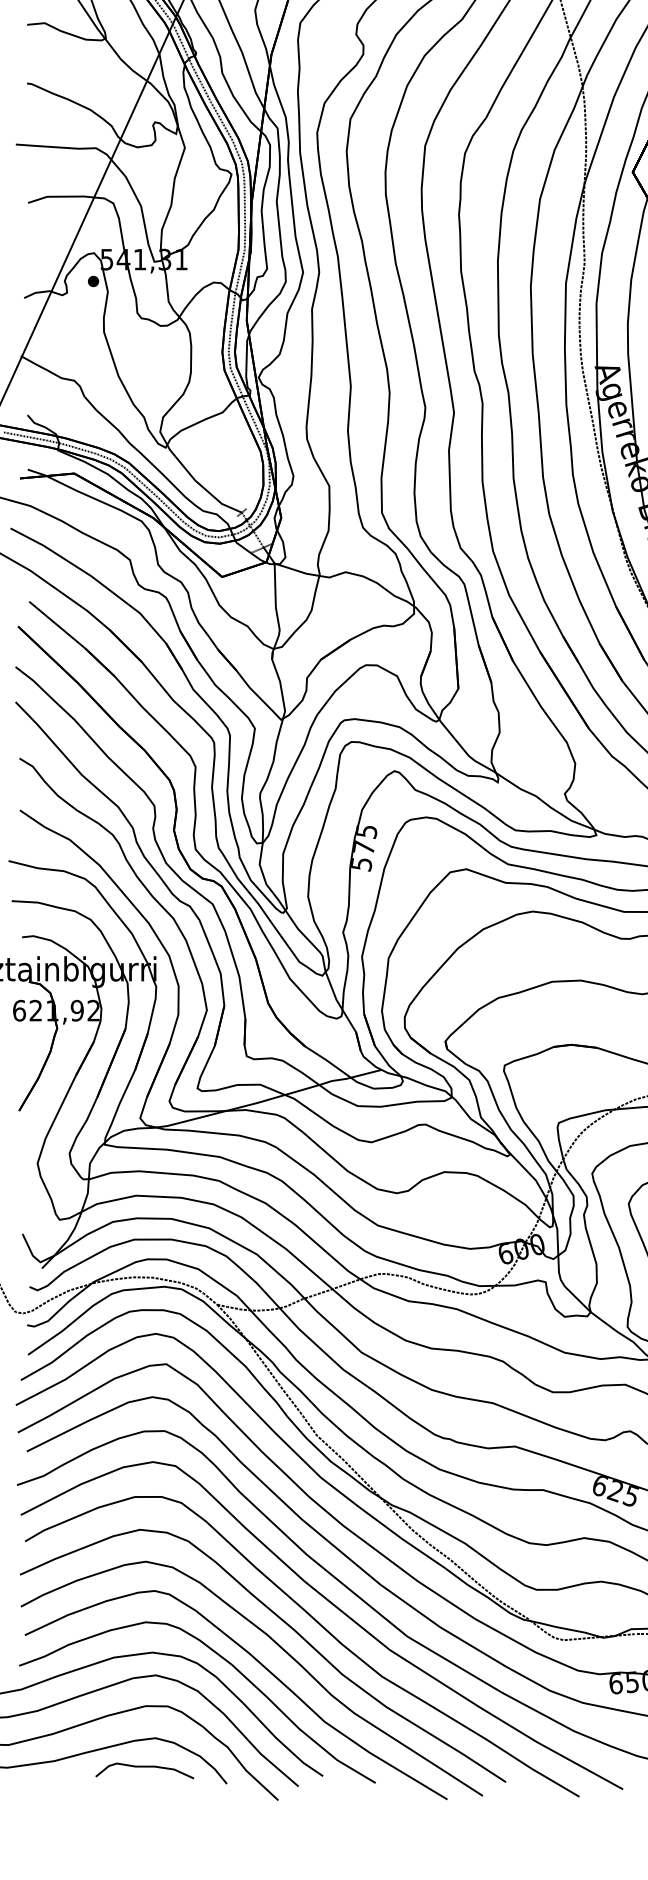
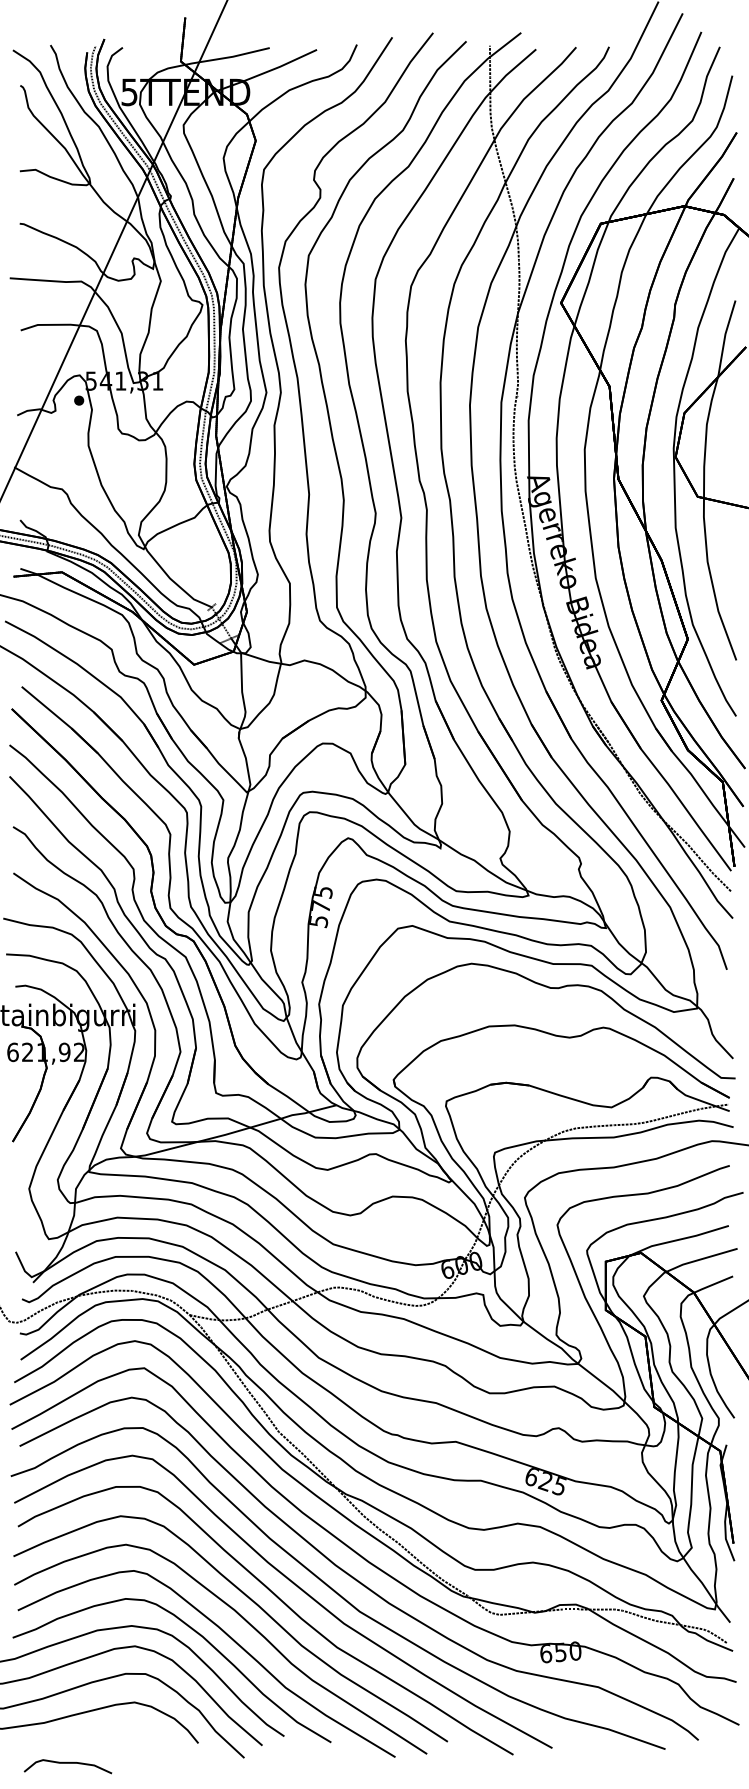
curve: (144, 1767) -> (67, 1763), moved

